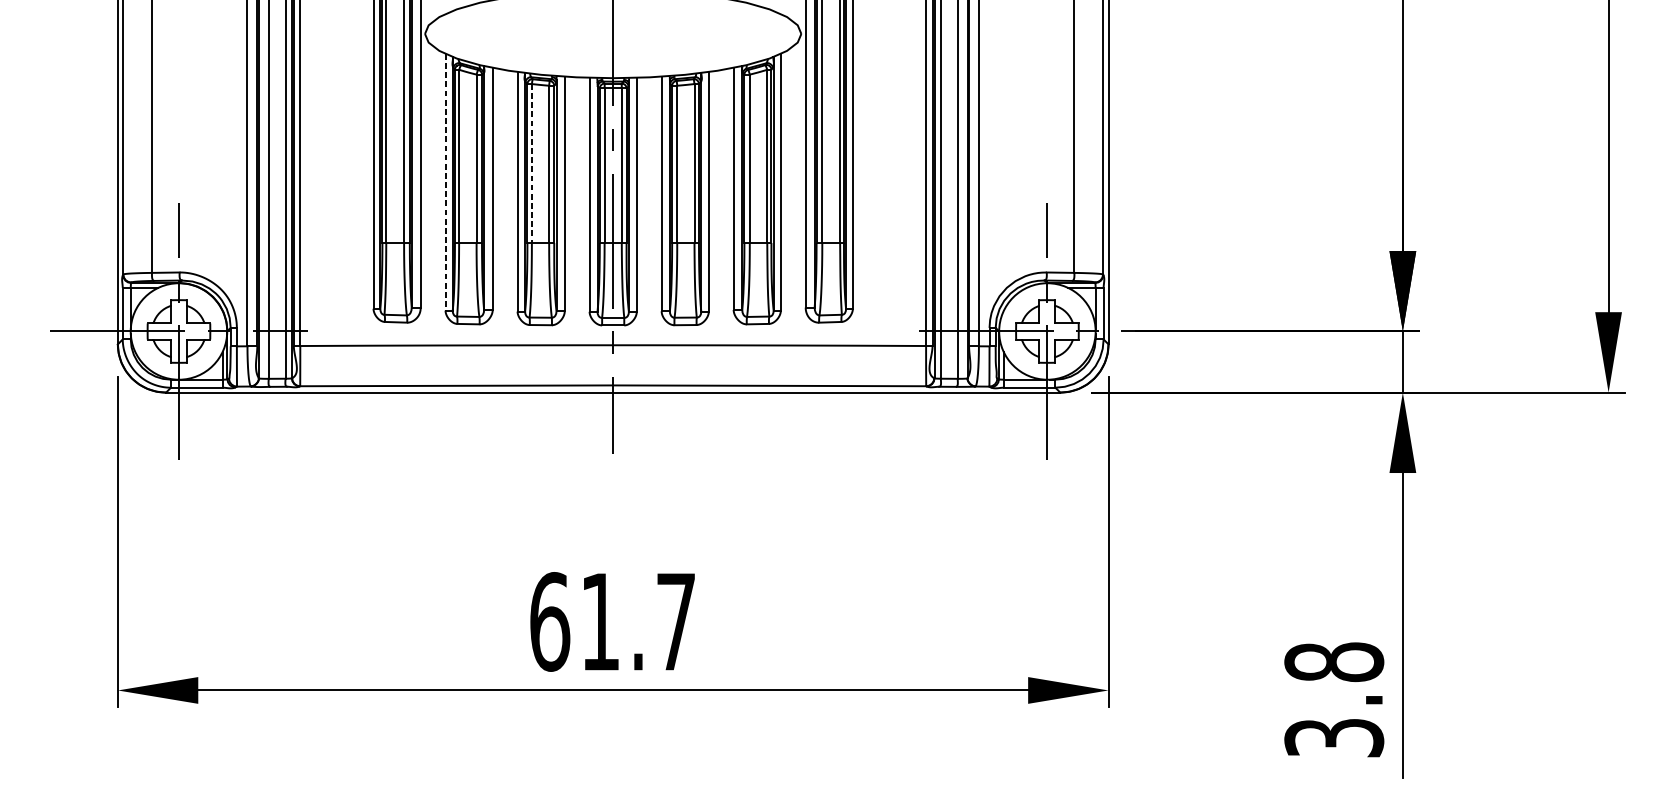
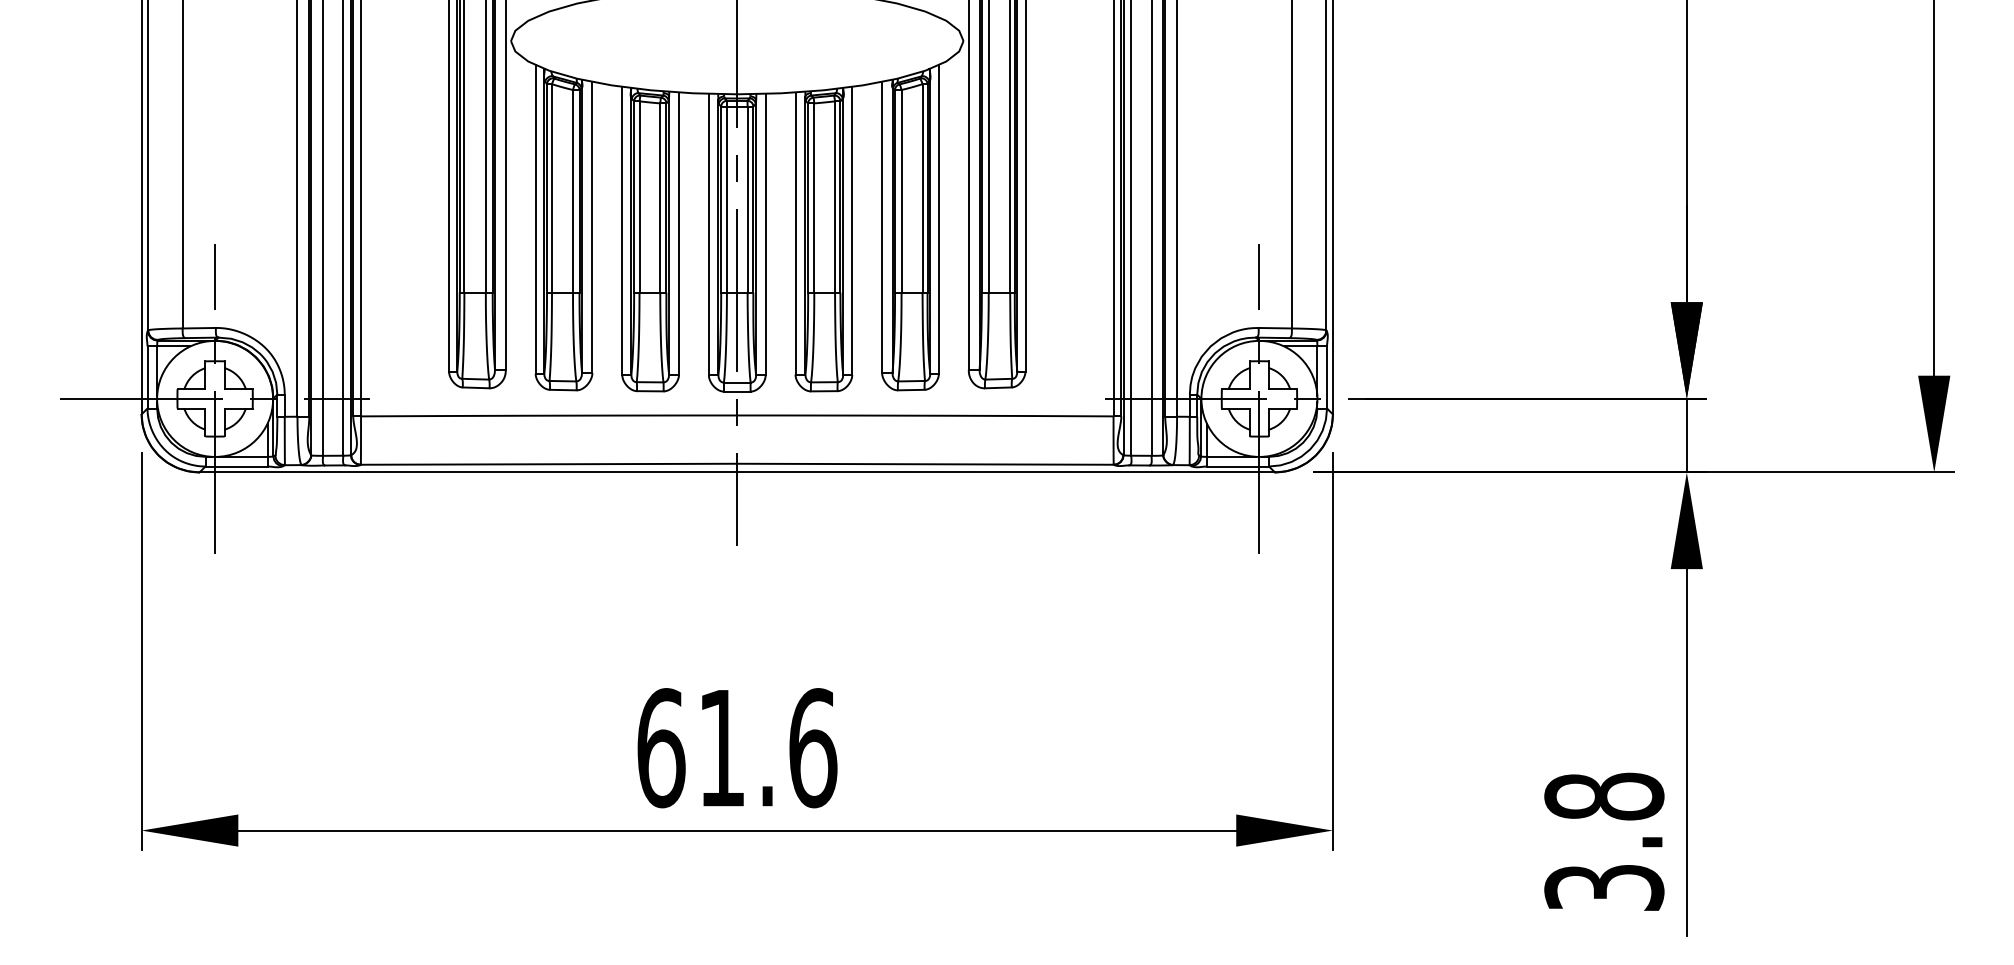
line: (531, 163) -> (639, 196), dashed -> solid
line: (445, 183) -> (535, 220), dashed -> solid
text: (676, 622) -> (813, 748), 61.7 -> 61.6

